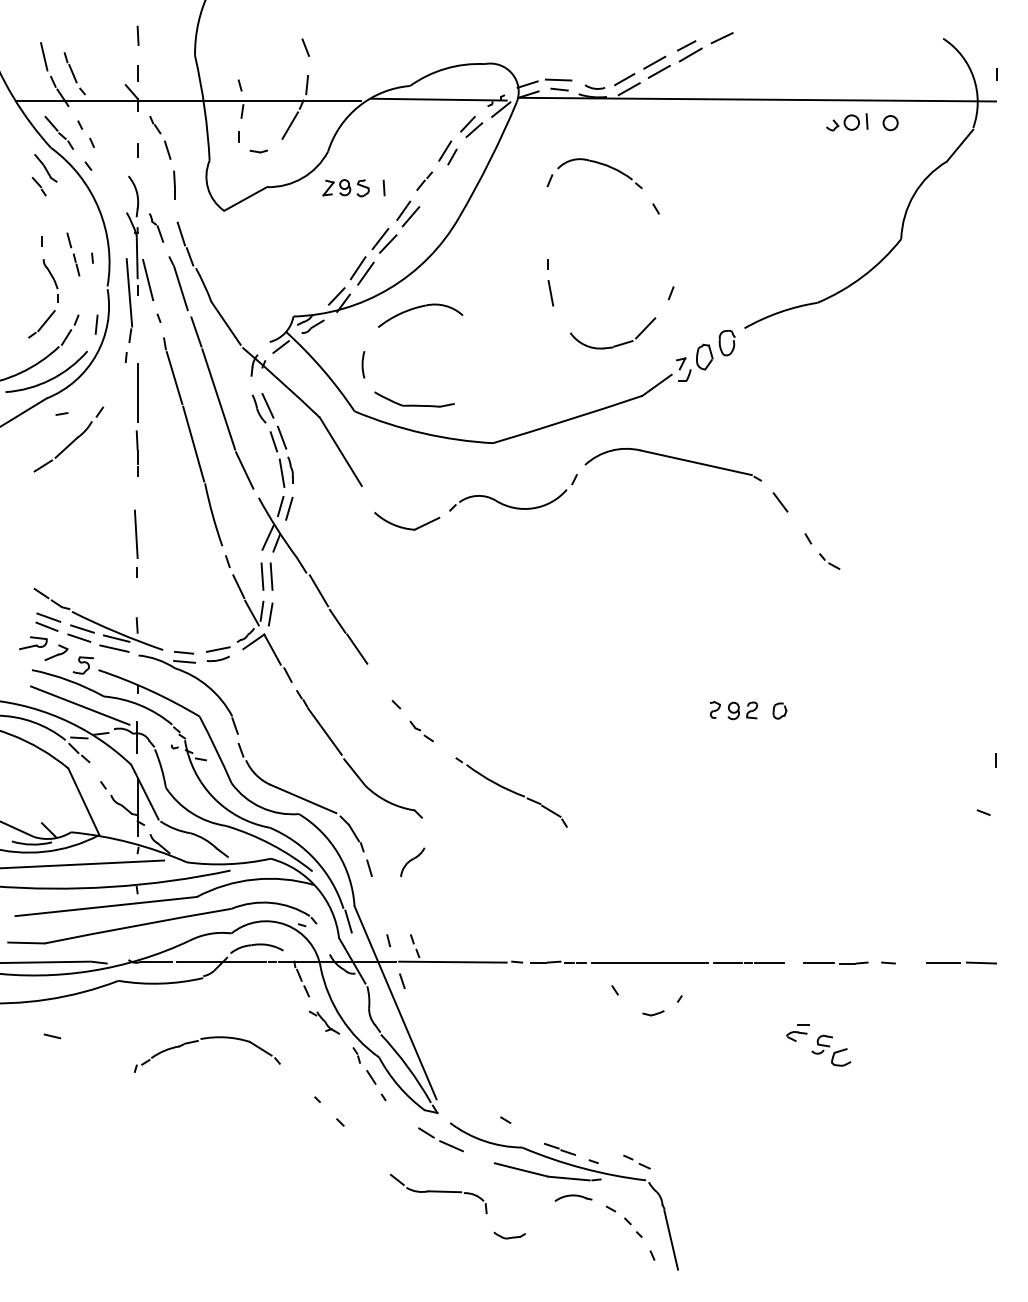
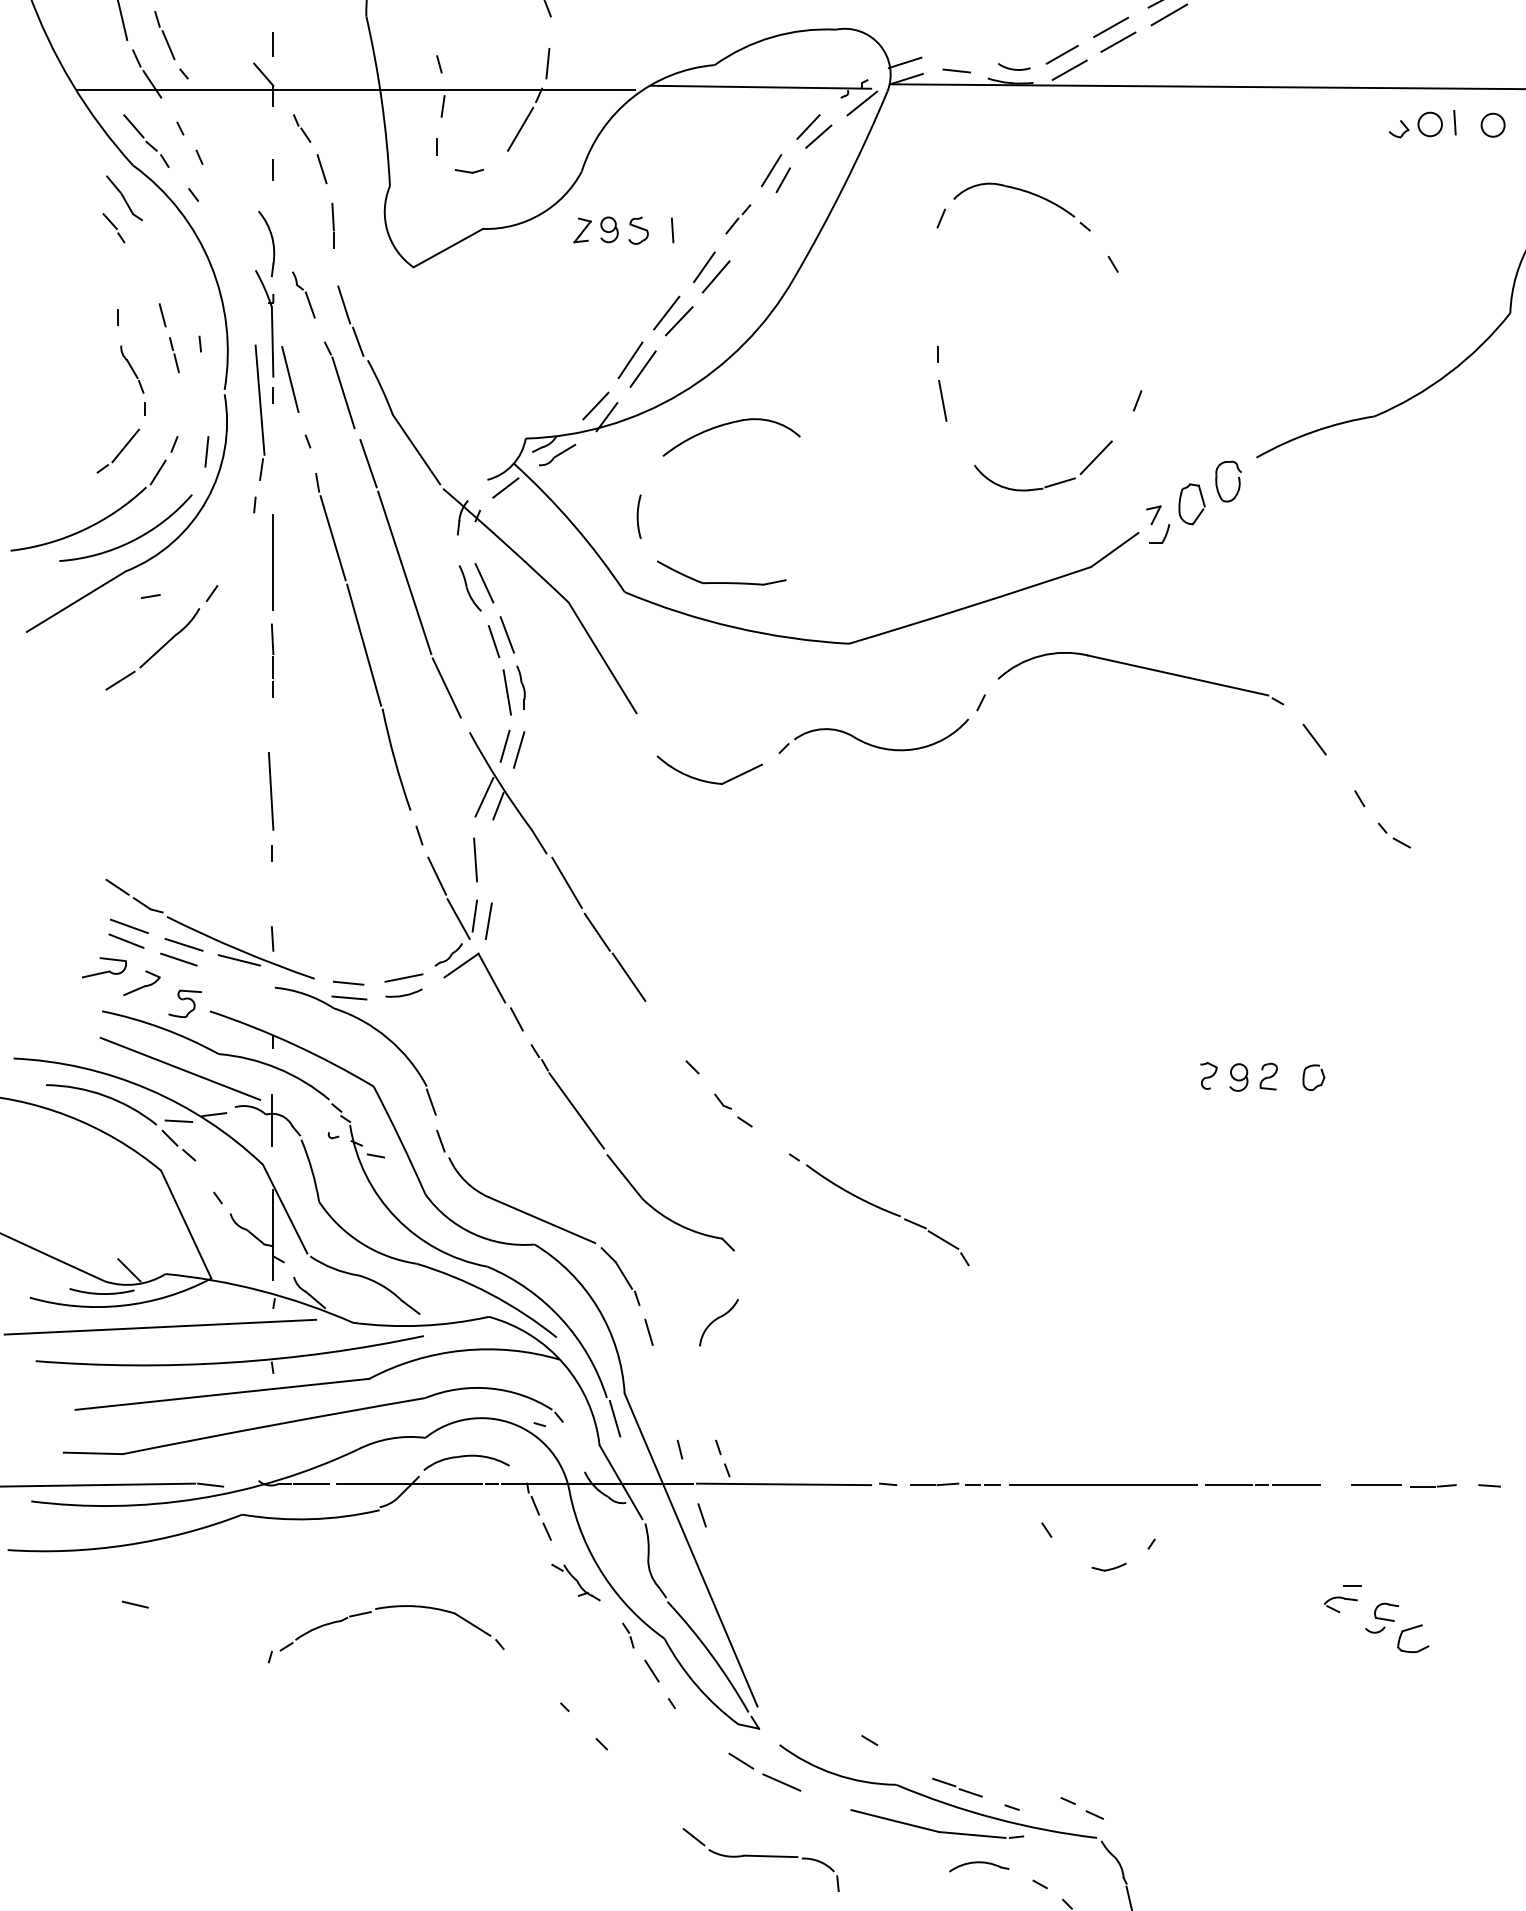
line: (558, 79) -> (955, 54), removed
line: (271, 576) -> (490, 859), removed
line: (114, 648) -> (235, 976), removed

